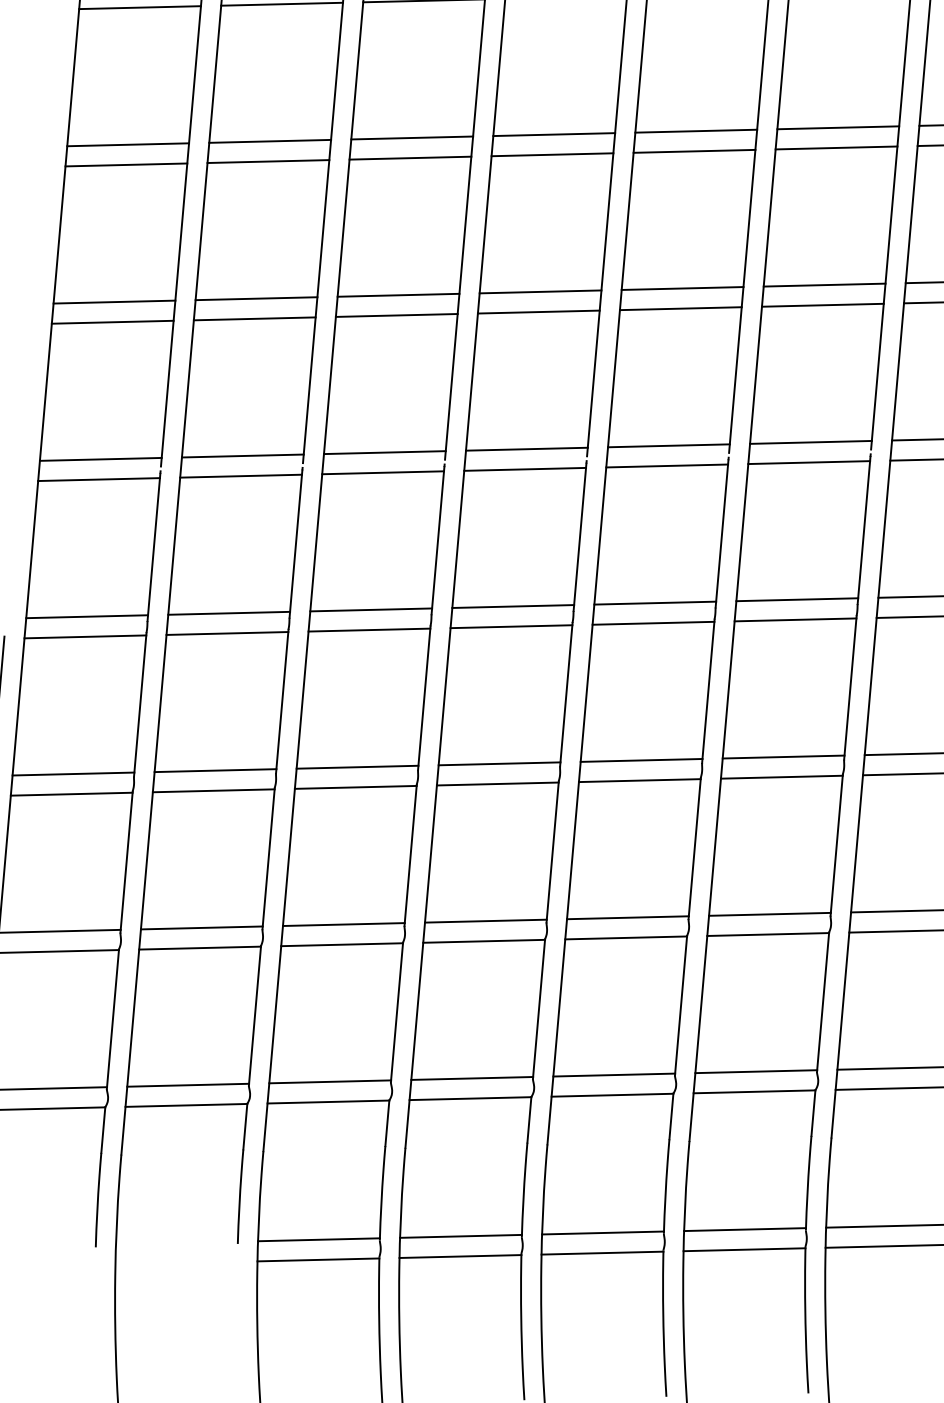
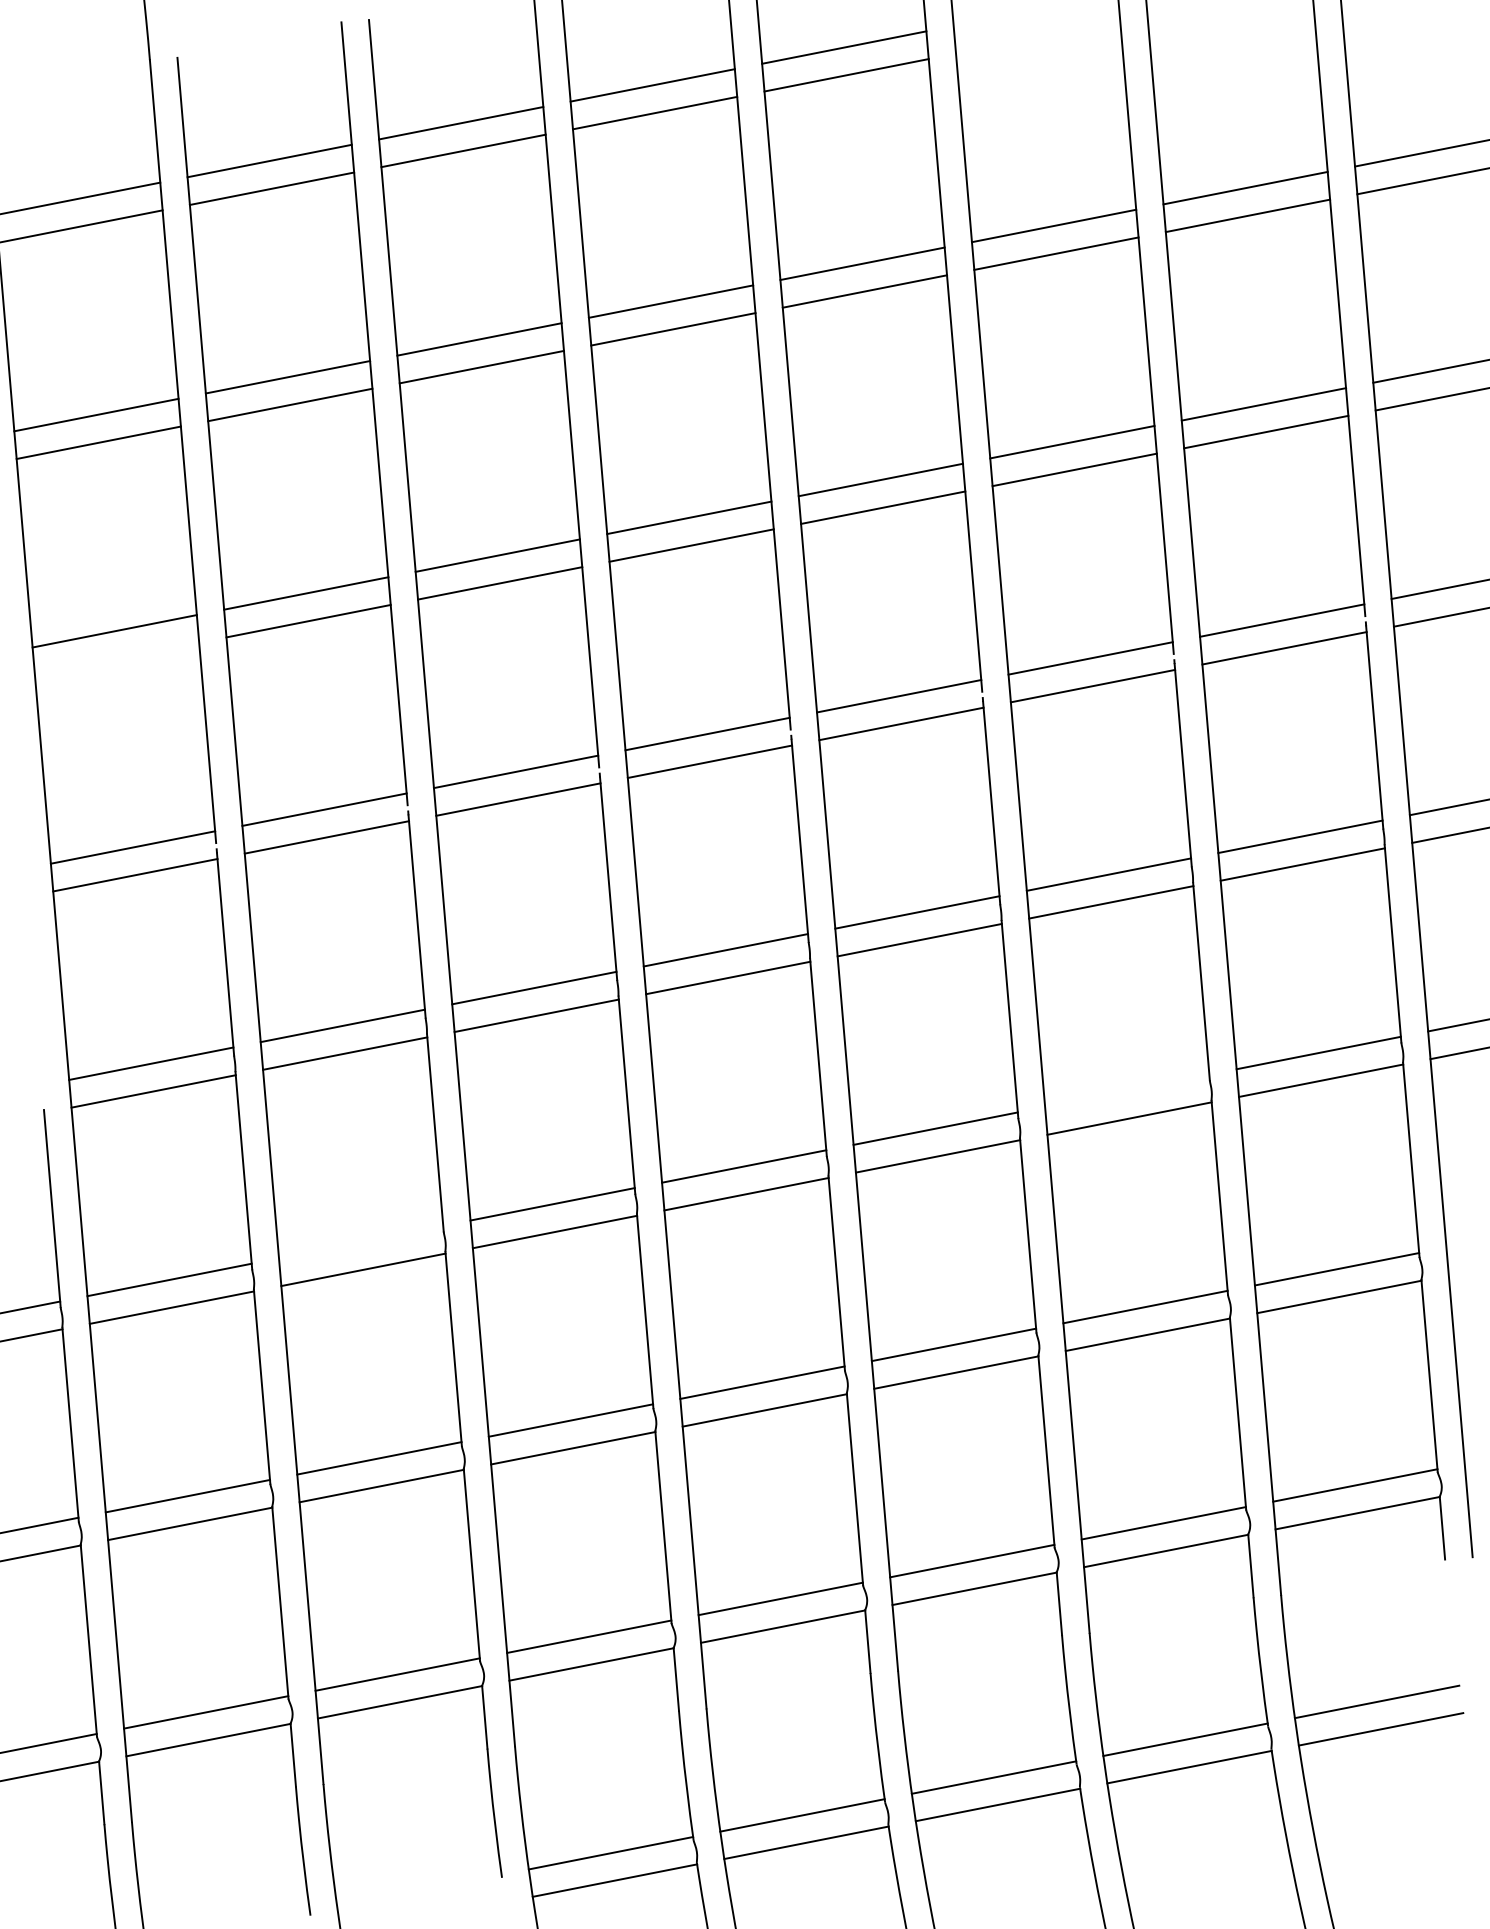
line: (112, 321) -> (116, 658), removed
line: (783, 756) -> (1127, 1090), removed
line: (215, 770) -> (361, 1241), removed

